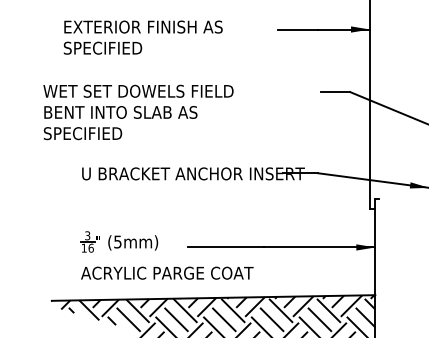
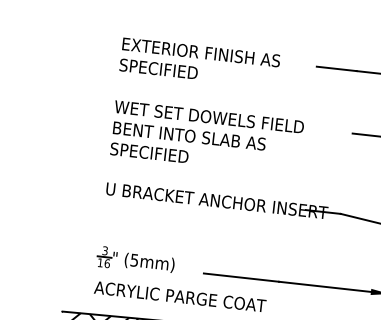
text: (142, 37) -> (199, 62), moved
text: (138, 112) -> (207, 138), moved

